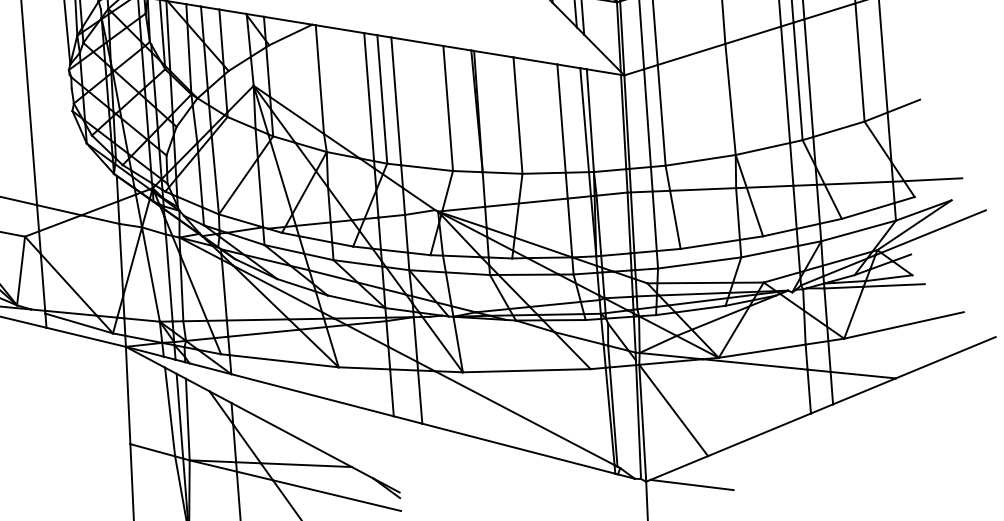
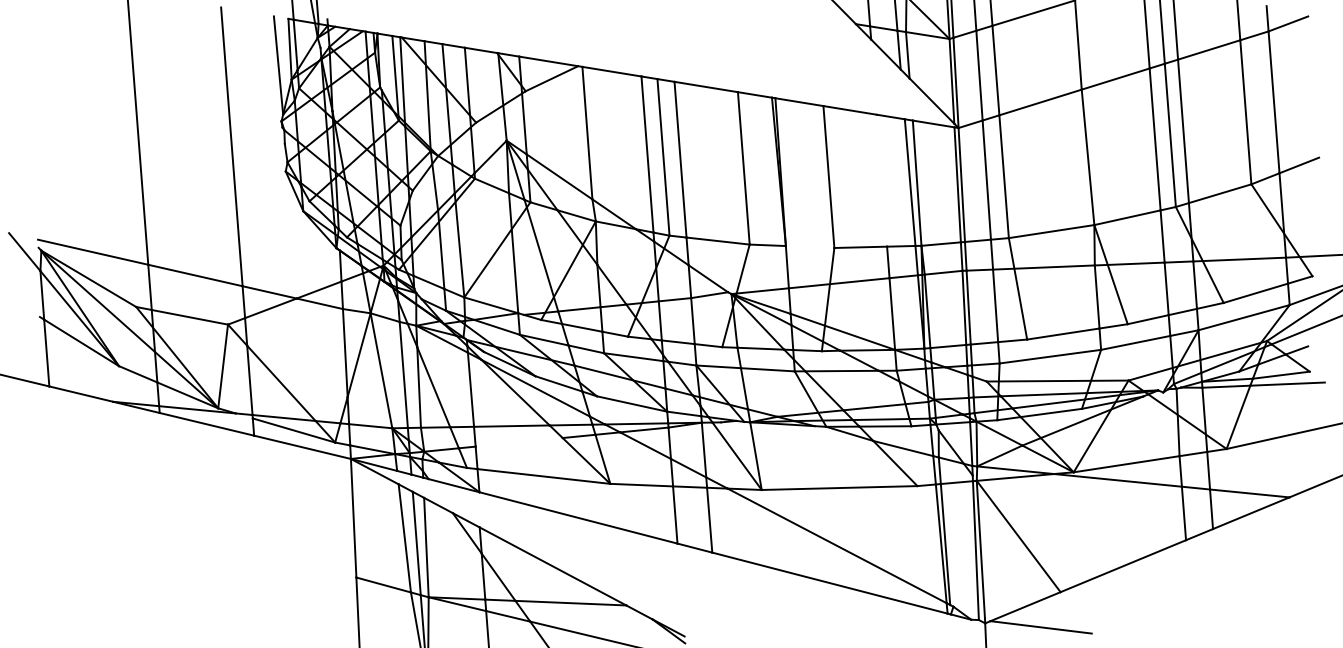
line: (561, 118) -> (881, 180), removed
line: (502, 173) -> (809, 247), removed
line: (263, 333) -> (518, 442), removed

